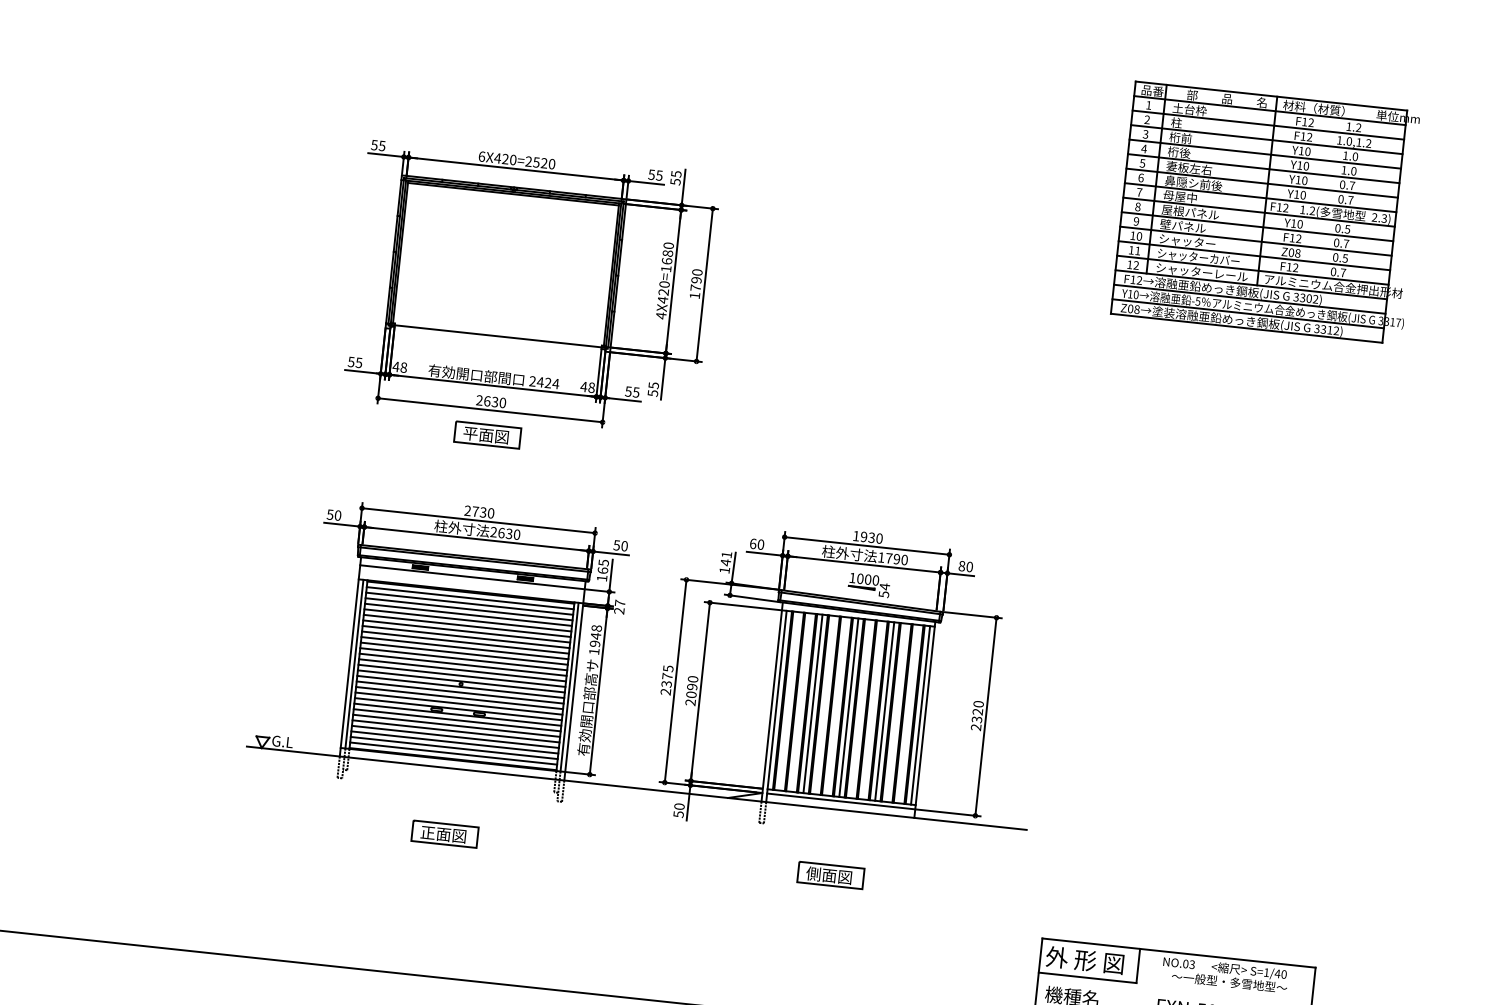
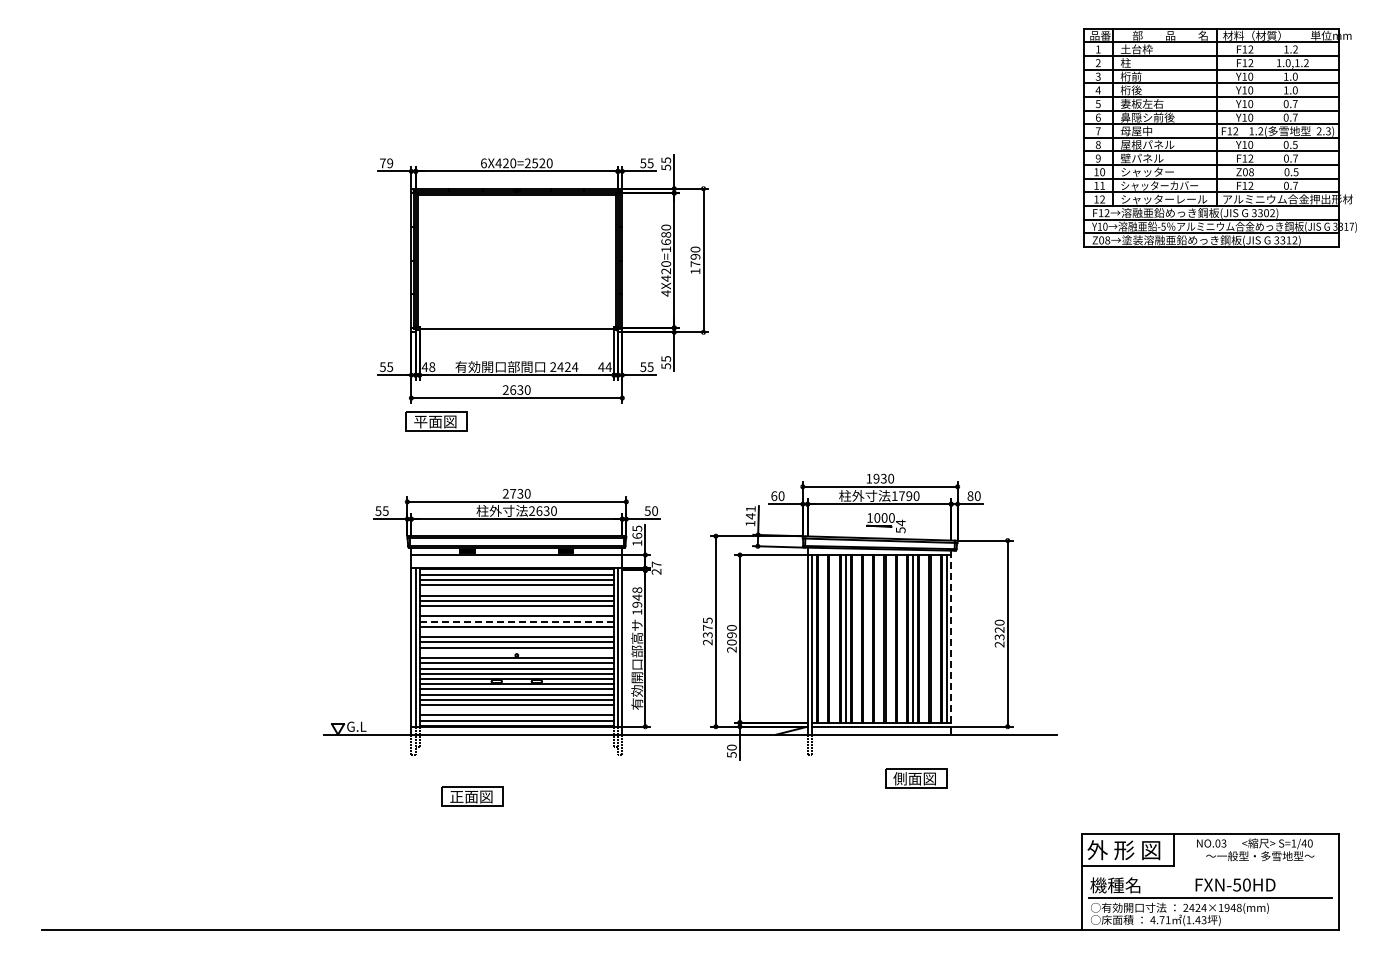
text: (378, 145) -> (386, 163), 55 -> 79
text: (591, 388) -> (608, 367), 48 -> 44
part: (487, 435) -> (436, 421), moved
text: (337, 514) -> (385, 510), 50 -> 55
line: (468, 614) -> (516, 590), removed
line: (465, 637) -> (516, 611), removed
line: (465, 648) -> (517, 621), solid -> dashed
line: (463, 659) -> (516, 632), removed
line: (461, 680) -> (516, 652), removed
line: (848, 707) -> (879, 638), removed
line: (925, 720) -> (951, 643), solid -> dashed
line: (454, 742) -> (516, 710), removed
part: (444, 834) -> (472, 796), moved
part: (831, 875) -> (916, 778), moved

